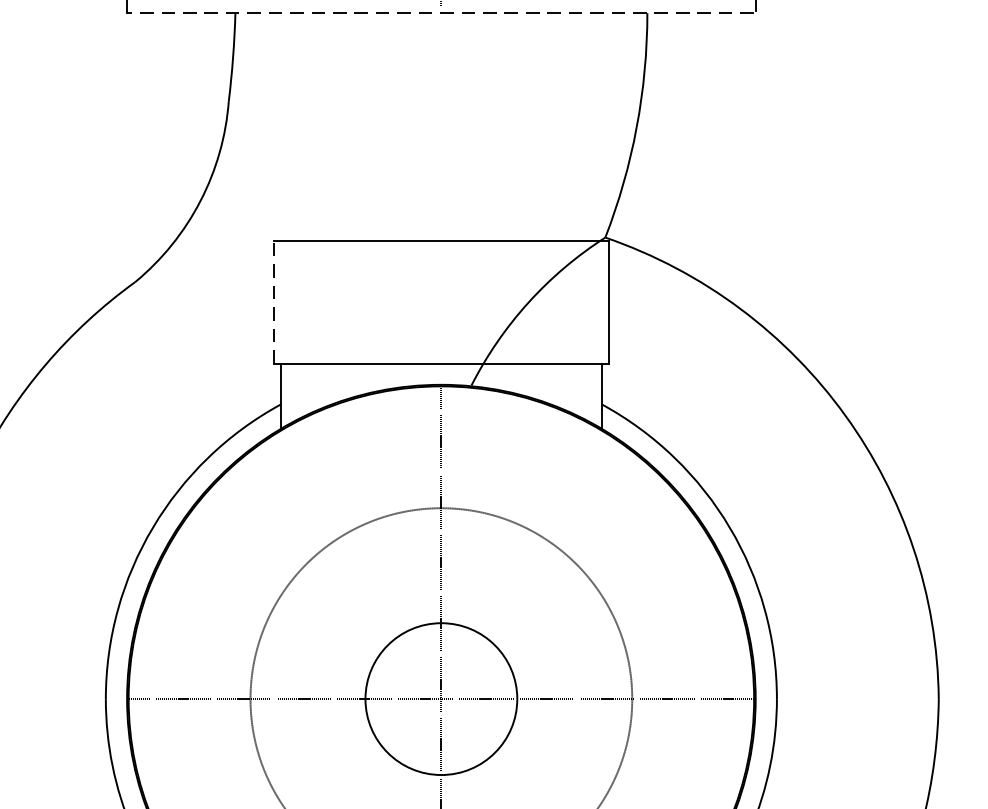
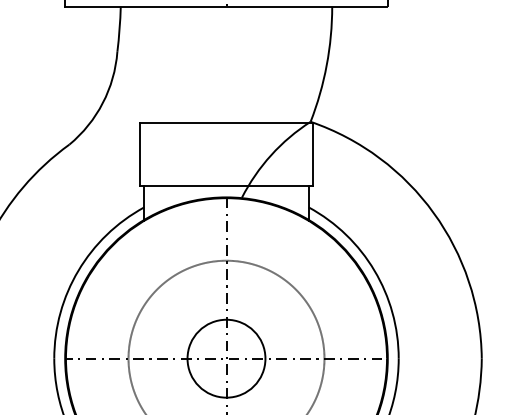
line: (441, 12) -> (226, 6), dashed -> solid
line: (273, 301) -> (140, 154), dashed -> solid

